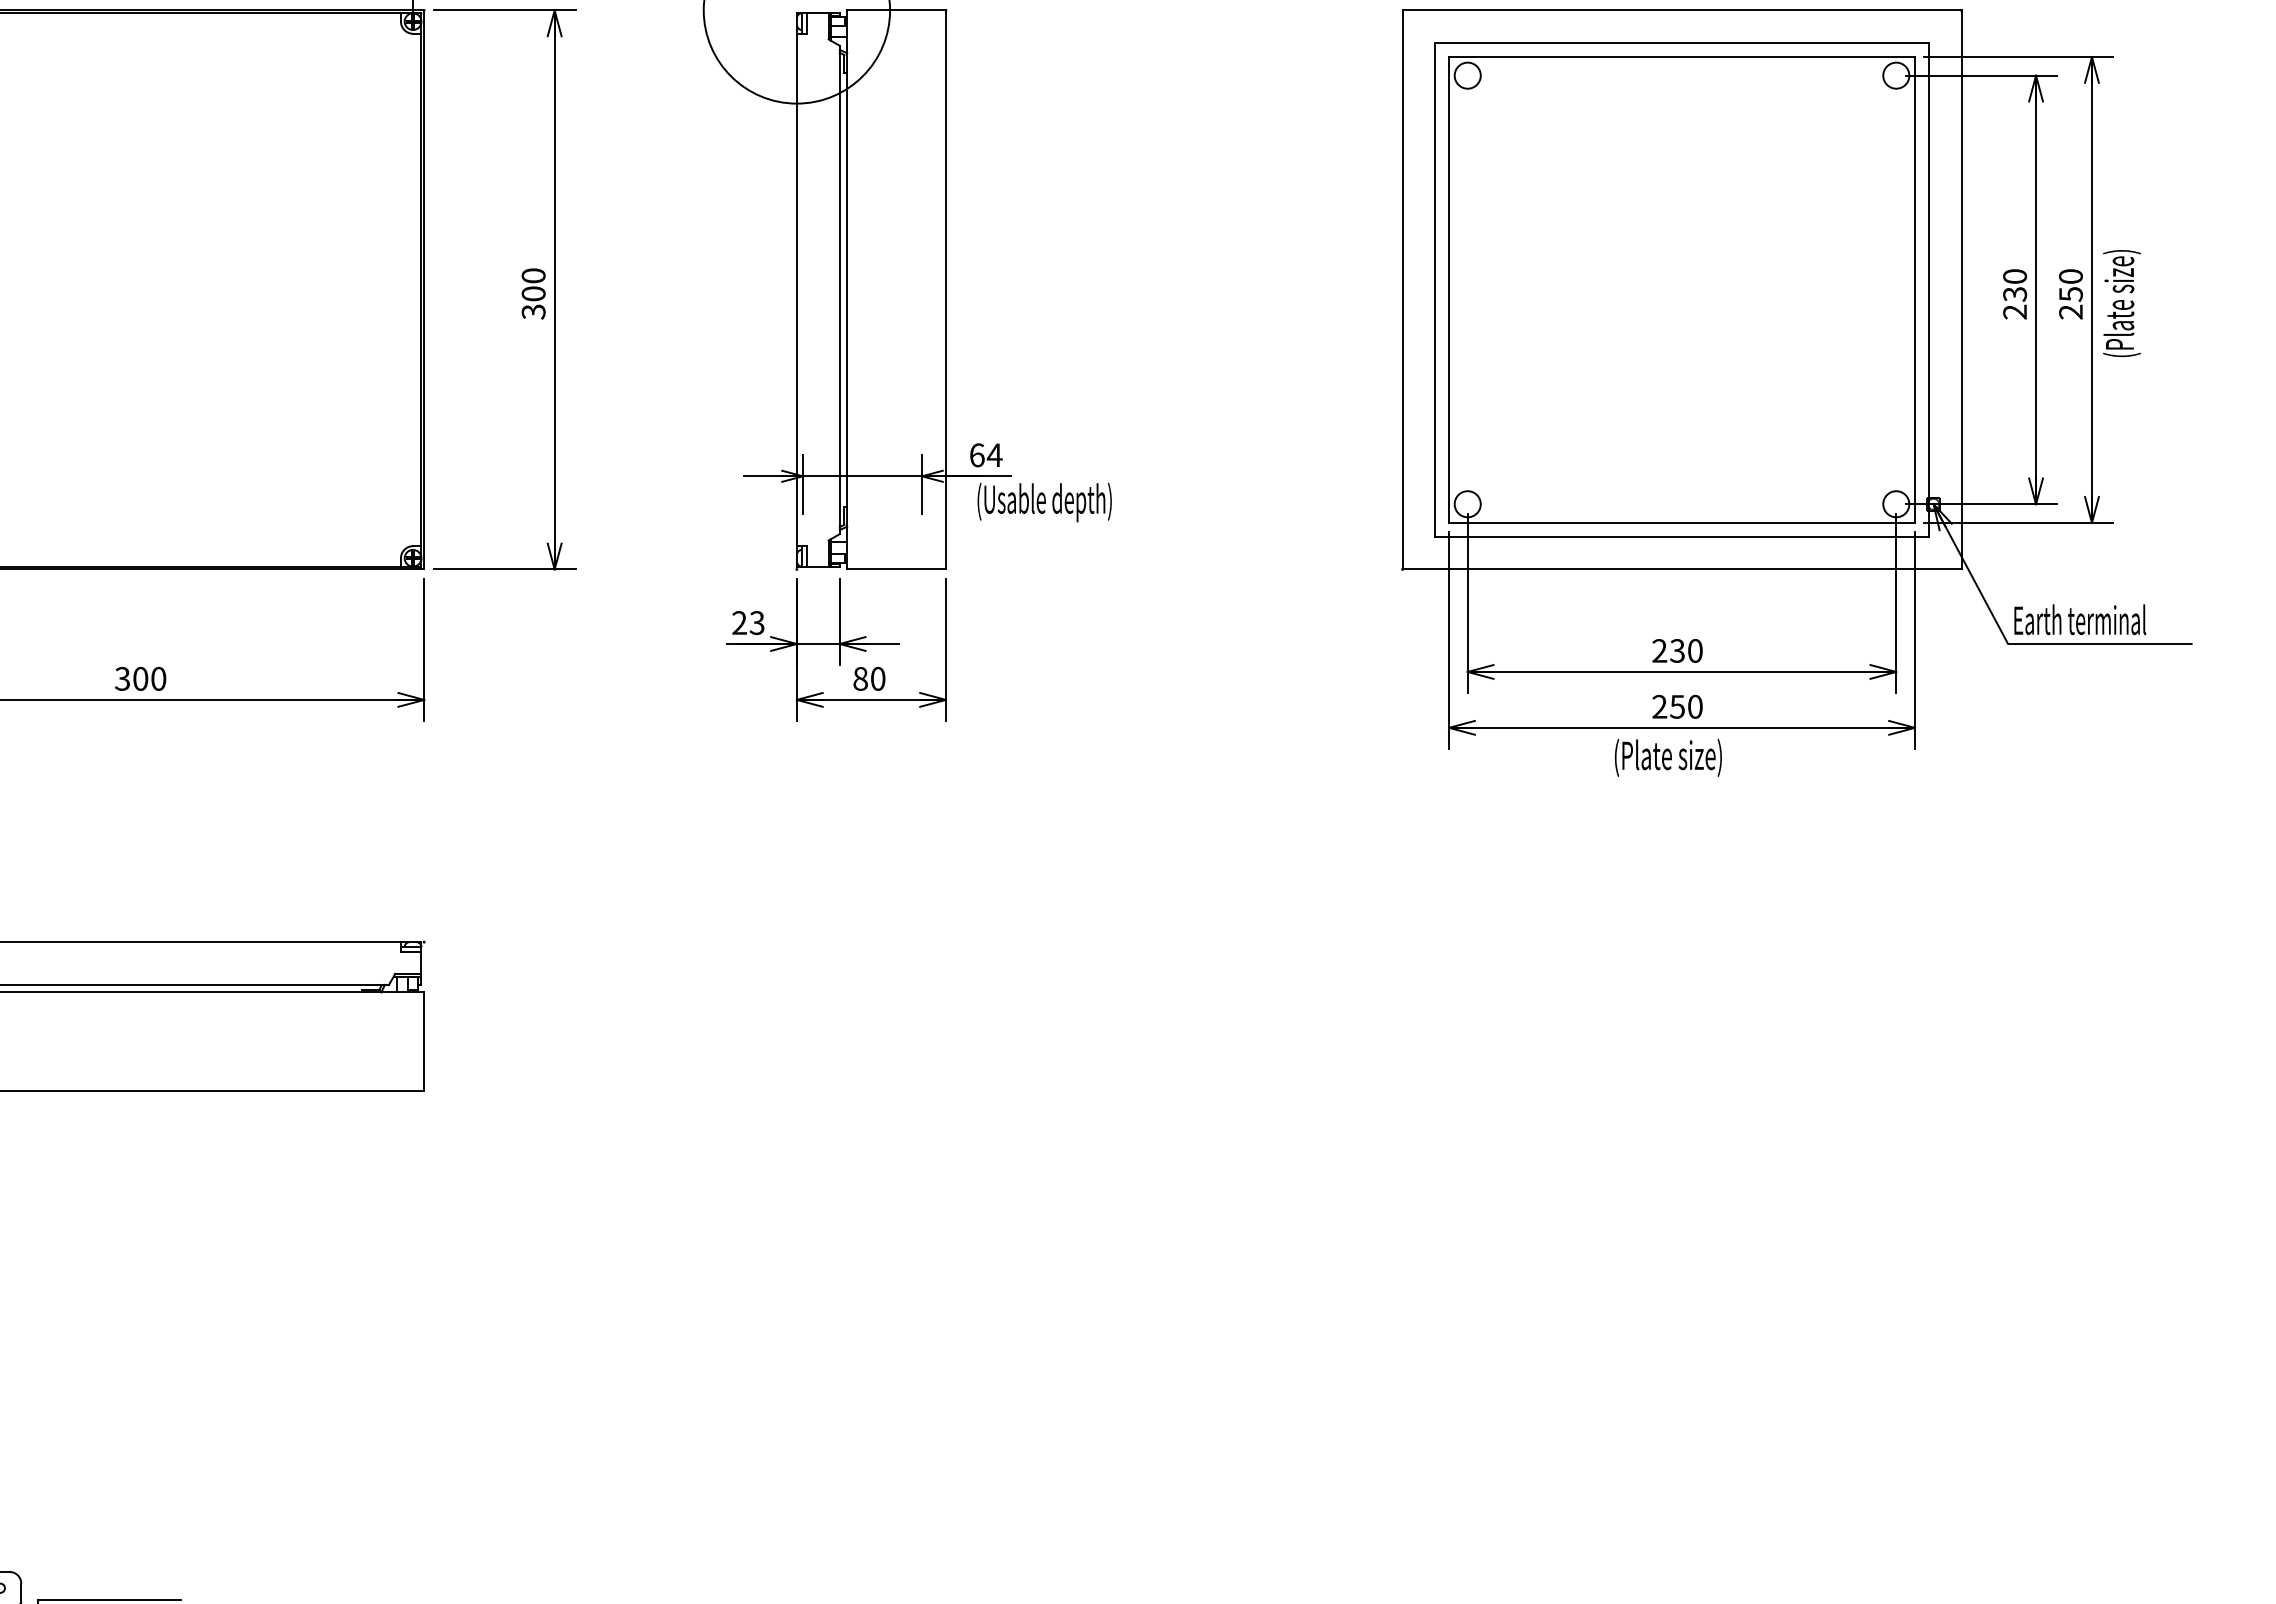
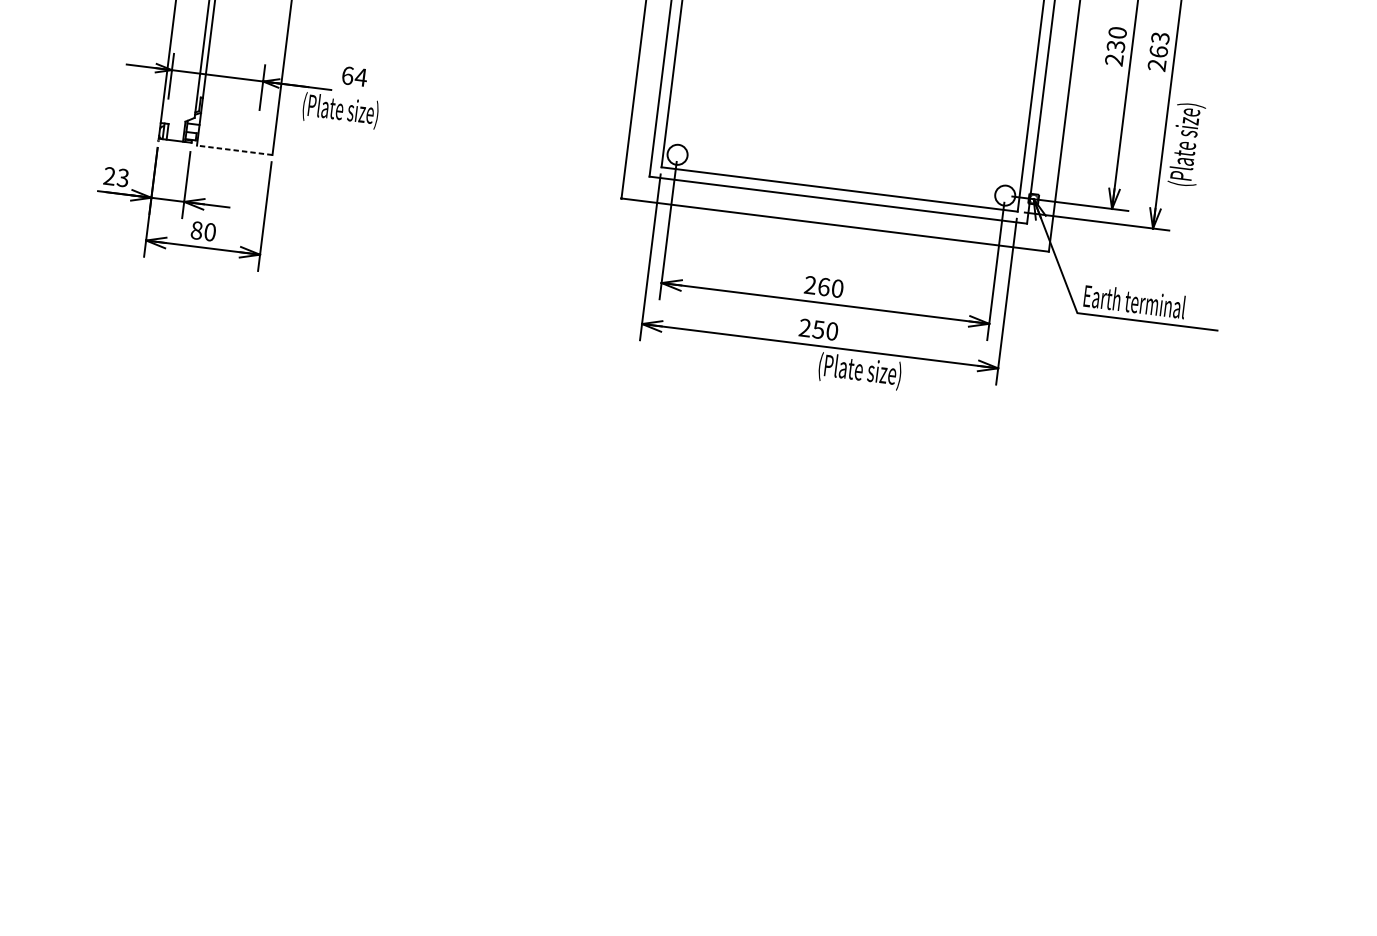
text: (2070, 285) -> (1159, 44), 250 -> 263
text: (2121, 303) -> (1186, 144), moved
text: (986, 455) -> (354, 76), moved
text: (1047, 502) -> (356, 113), (Usable depth) -> (Plate size)
line: (896, 569) -> (234, 150), solid -> dashed
text: (1677, 650) -> (824, 286), 230 -> 260
text: (1667, 757) -> (859, 370), moved

